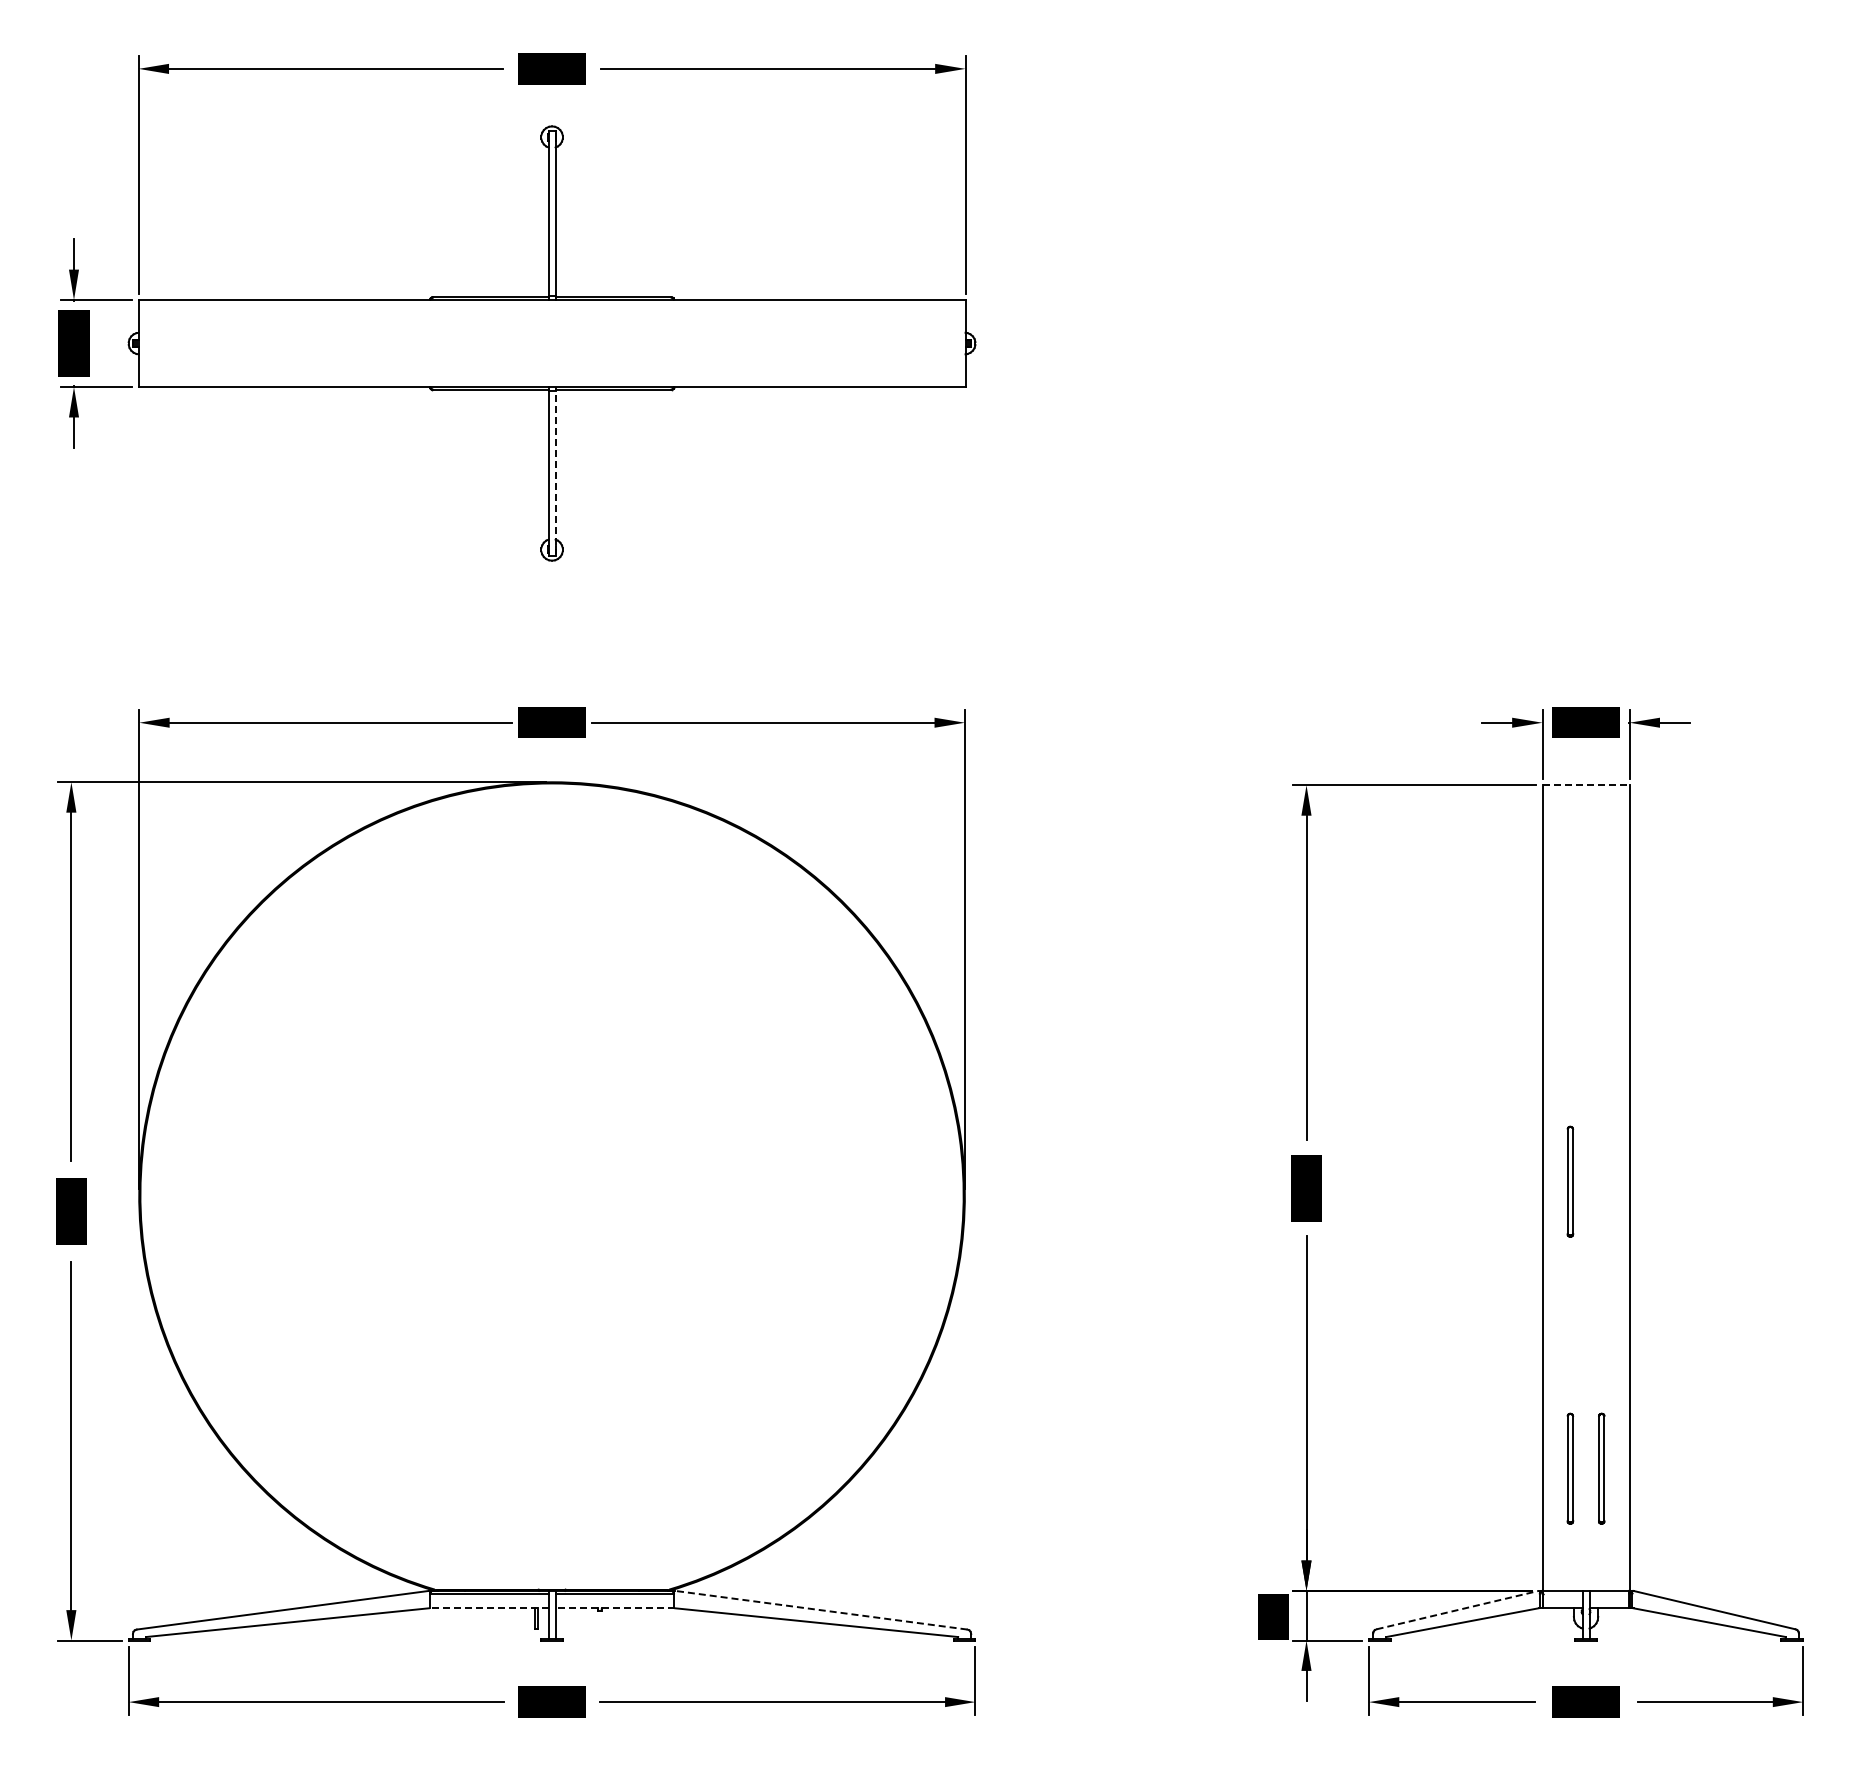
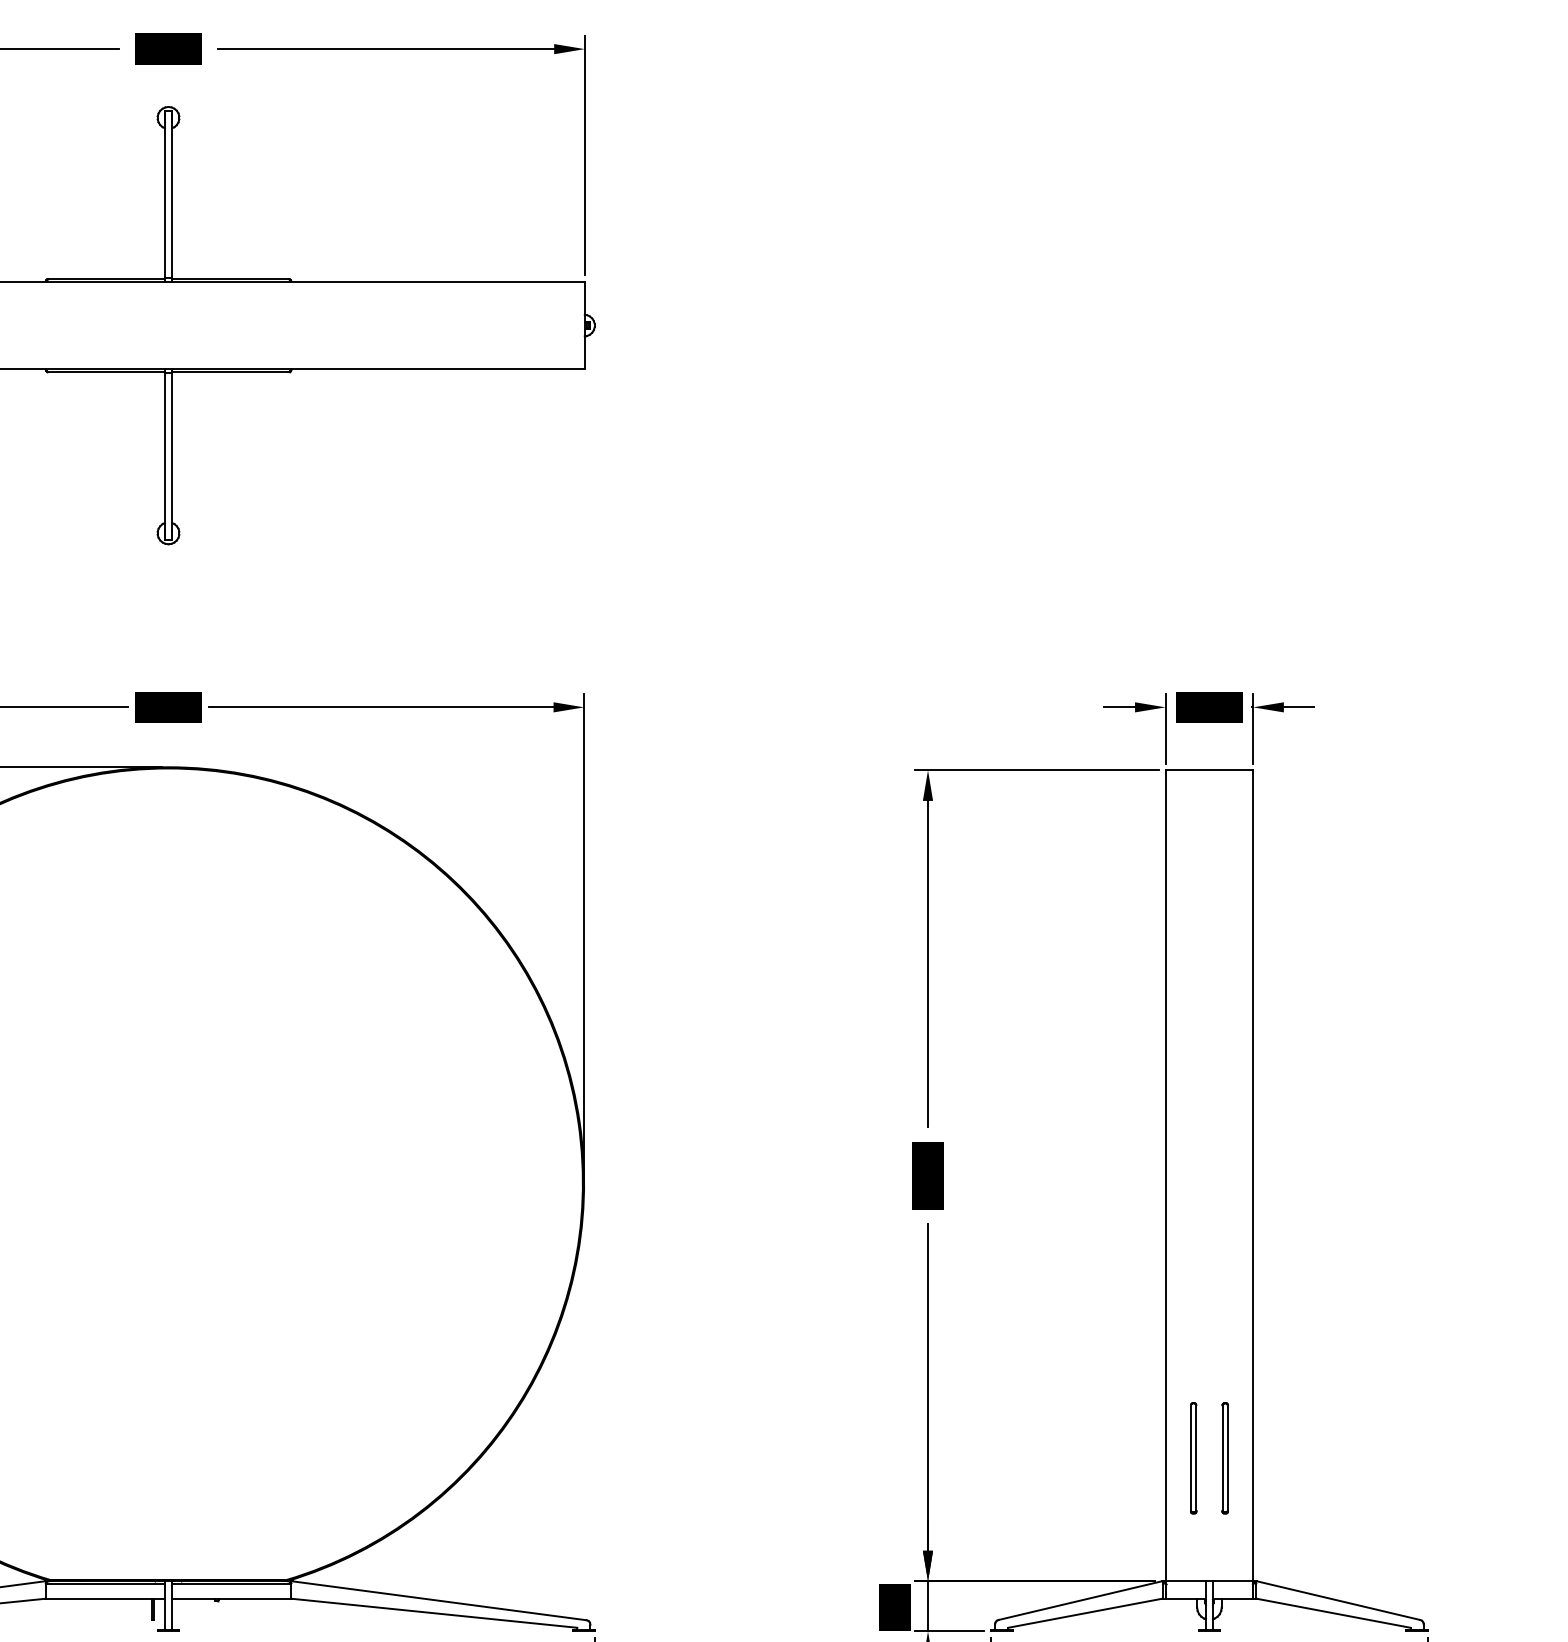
line: (555, 471) -> (171, 454), dashed -> solid
line: (1586, 785) -> (1209, 770), dashed -> solid
part: (1570, 1181) -> (1193, 1169), removed
line: (488, 1608) -> (104, 1599), dashed -> solid
line: (615, 1608) -> (232, 1599), dashed -> solid
line: (820, 1610) -> (438, 1601), dashed -> solid
line: (1458, 1610) -> (1081, 1601), dashed -> solid

